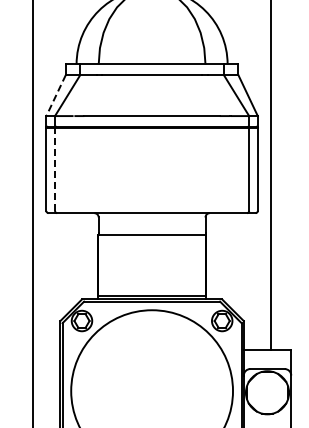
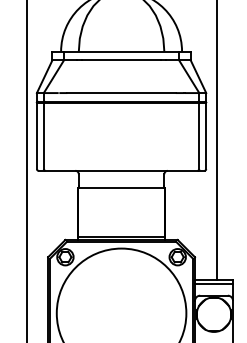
line: (56, 95) -> (45, 76), dashed -> solid
line: (55, 169) -> (44, 135), dashed -> solid
line: (267, 353) -> (214, 283), added

